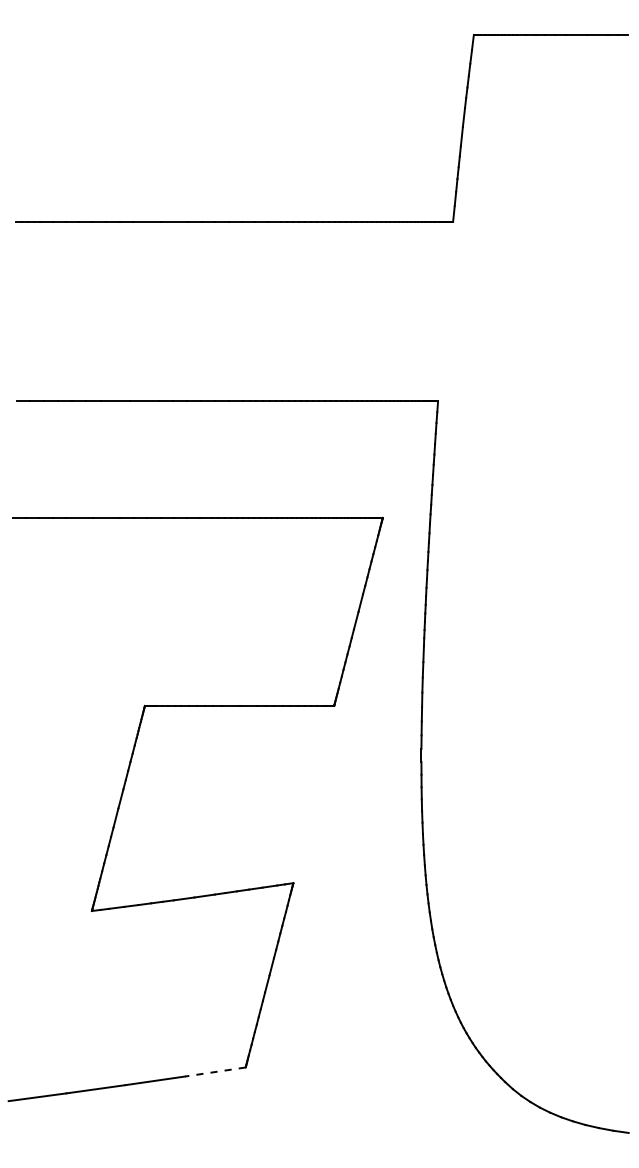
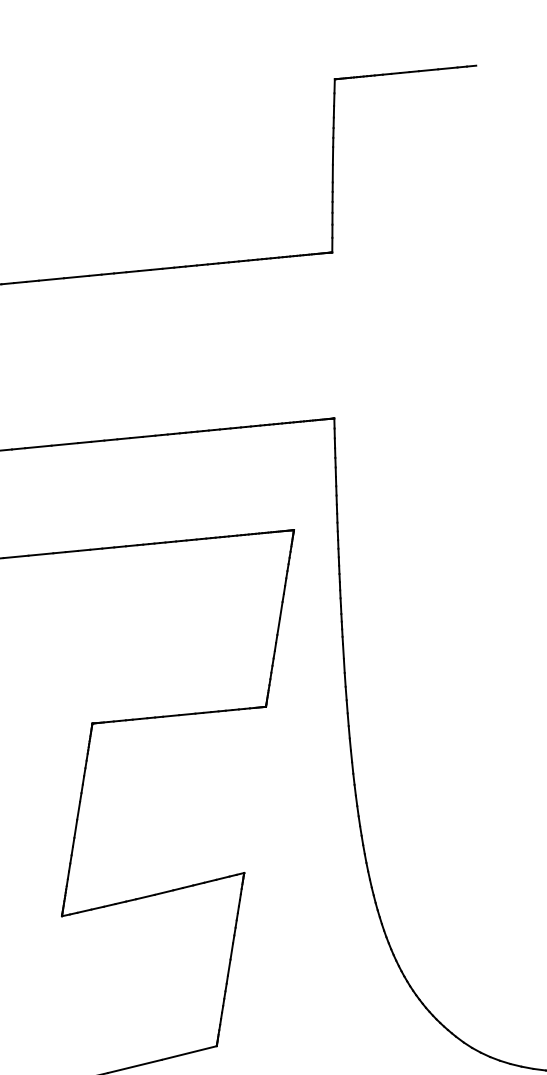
line: (215, 1072) -> (189, 1053), dashed -> solid

